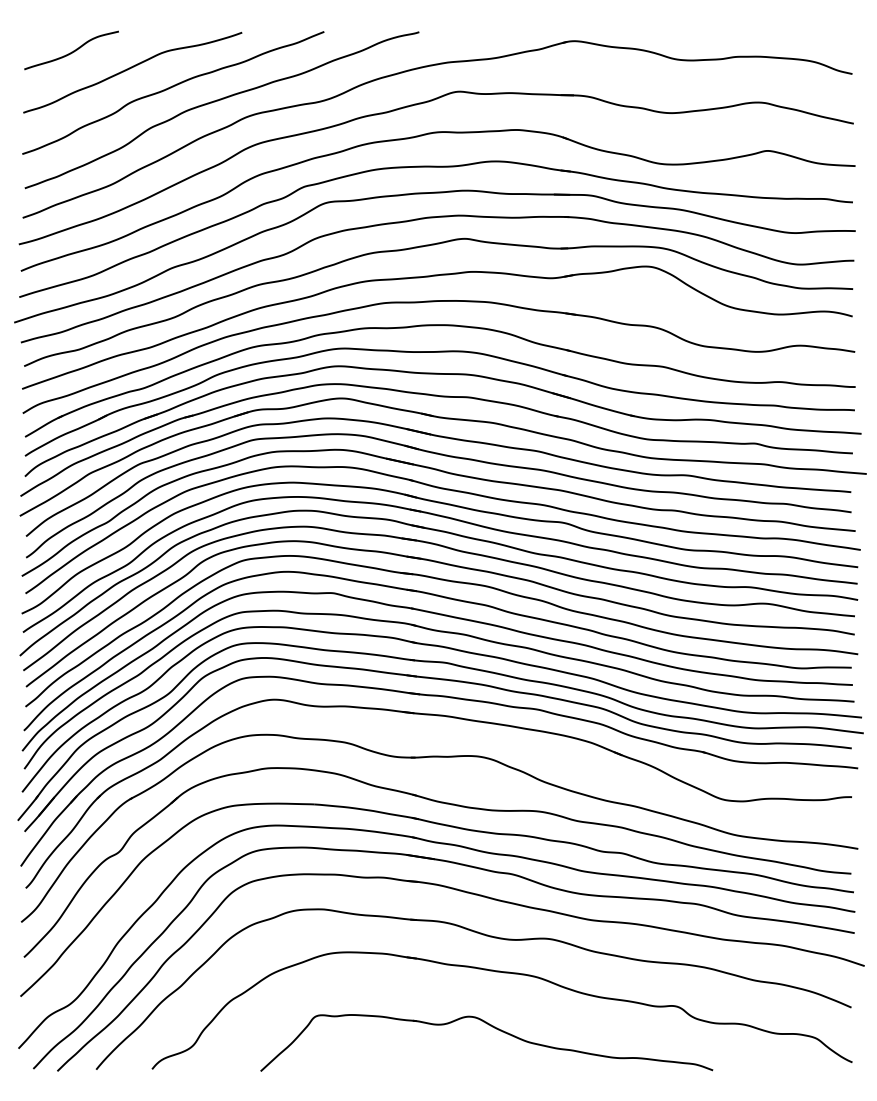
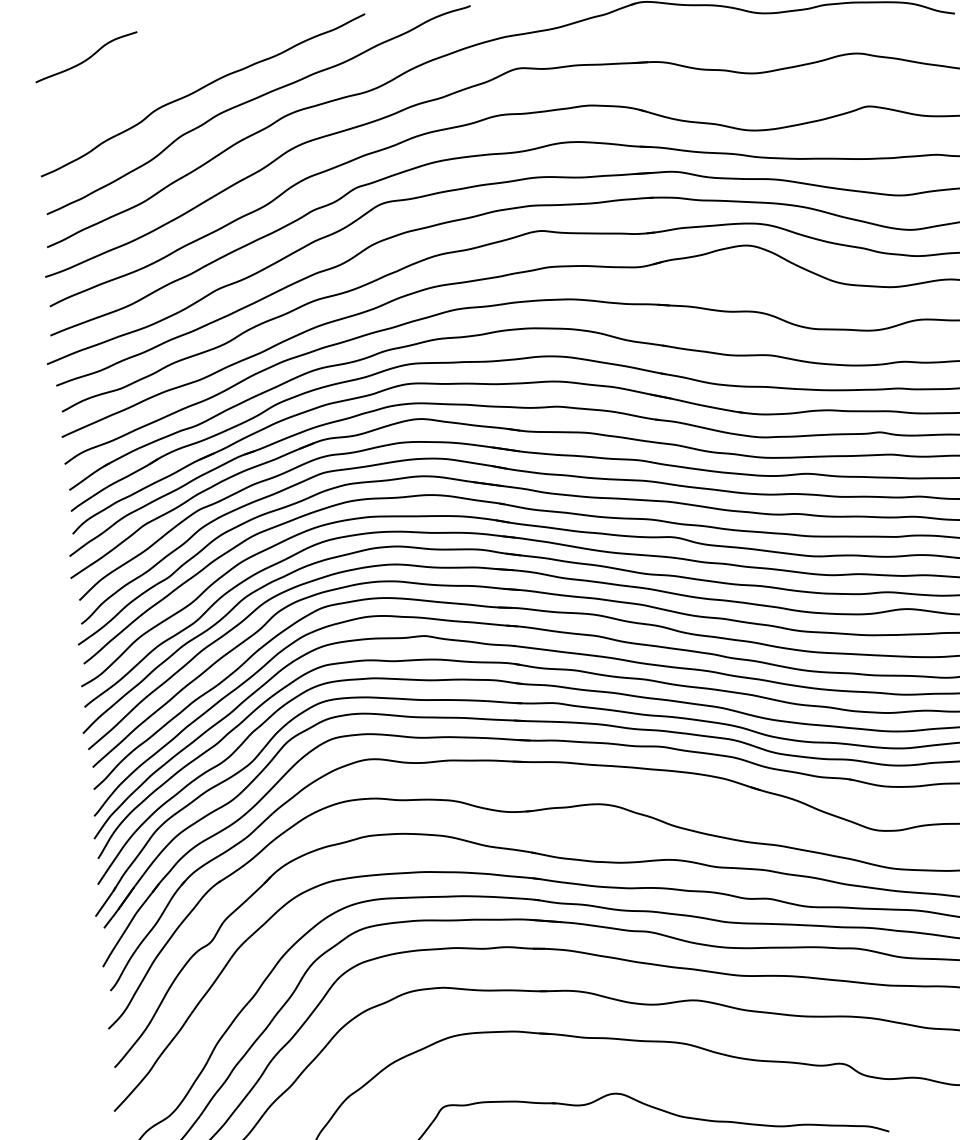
curve: (132, 68) -> (155, 71), removed

